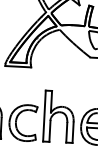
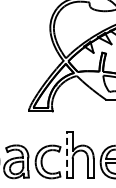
line: (44, 115) -> (67, 154), solid -> dashed

